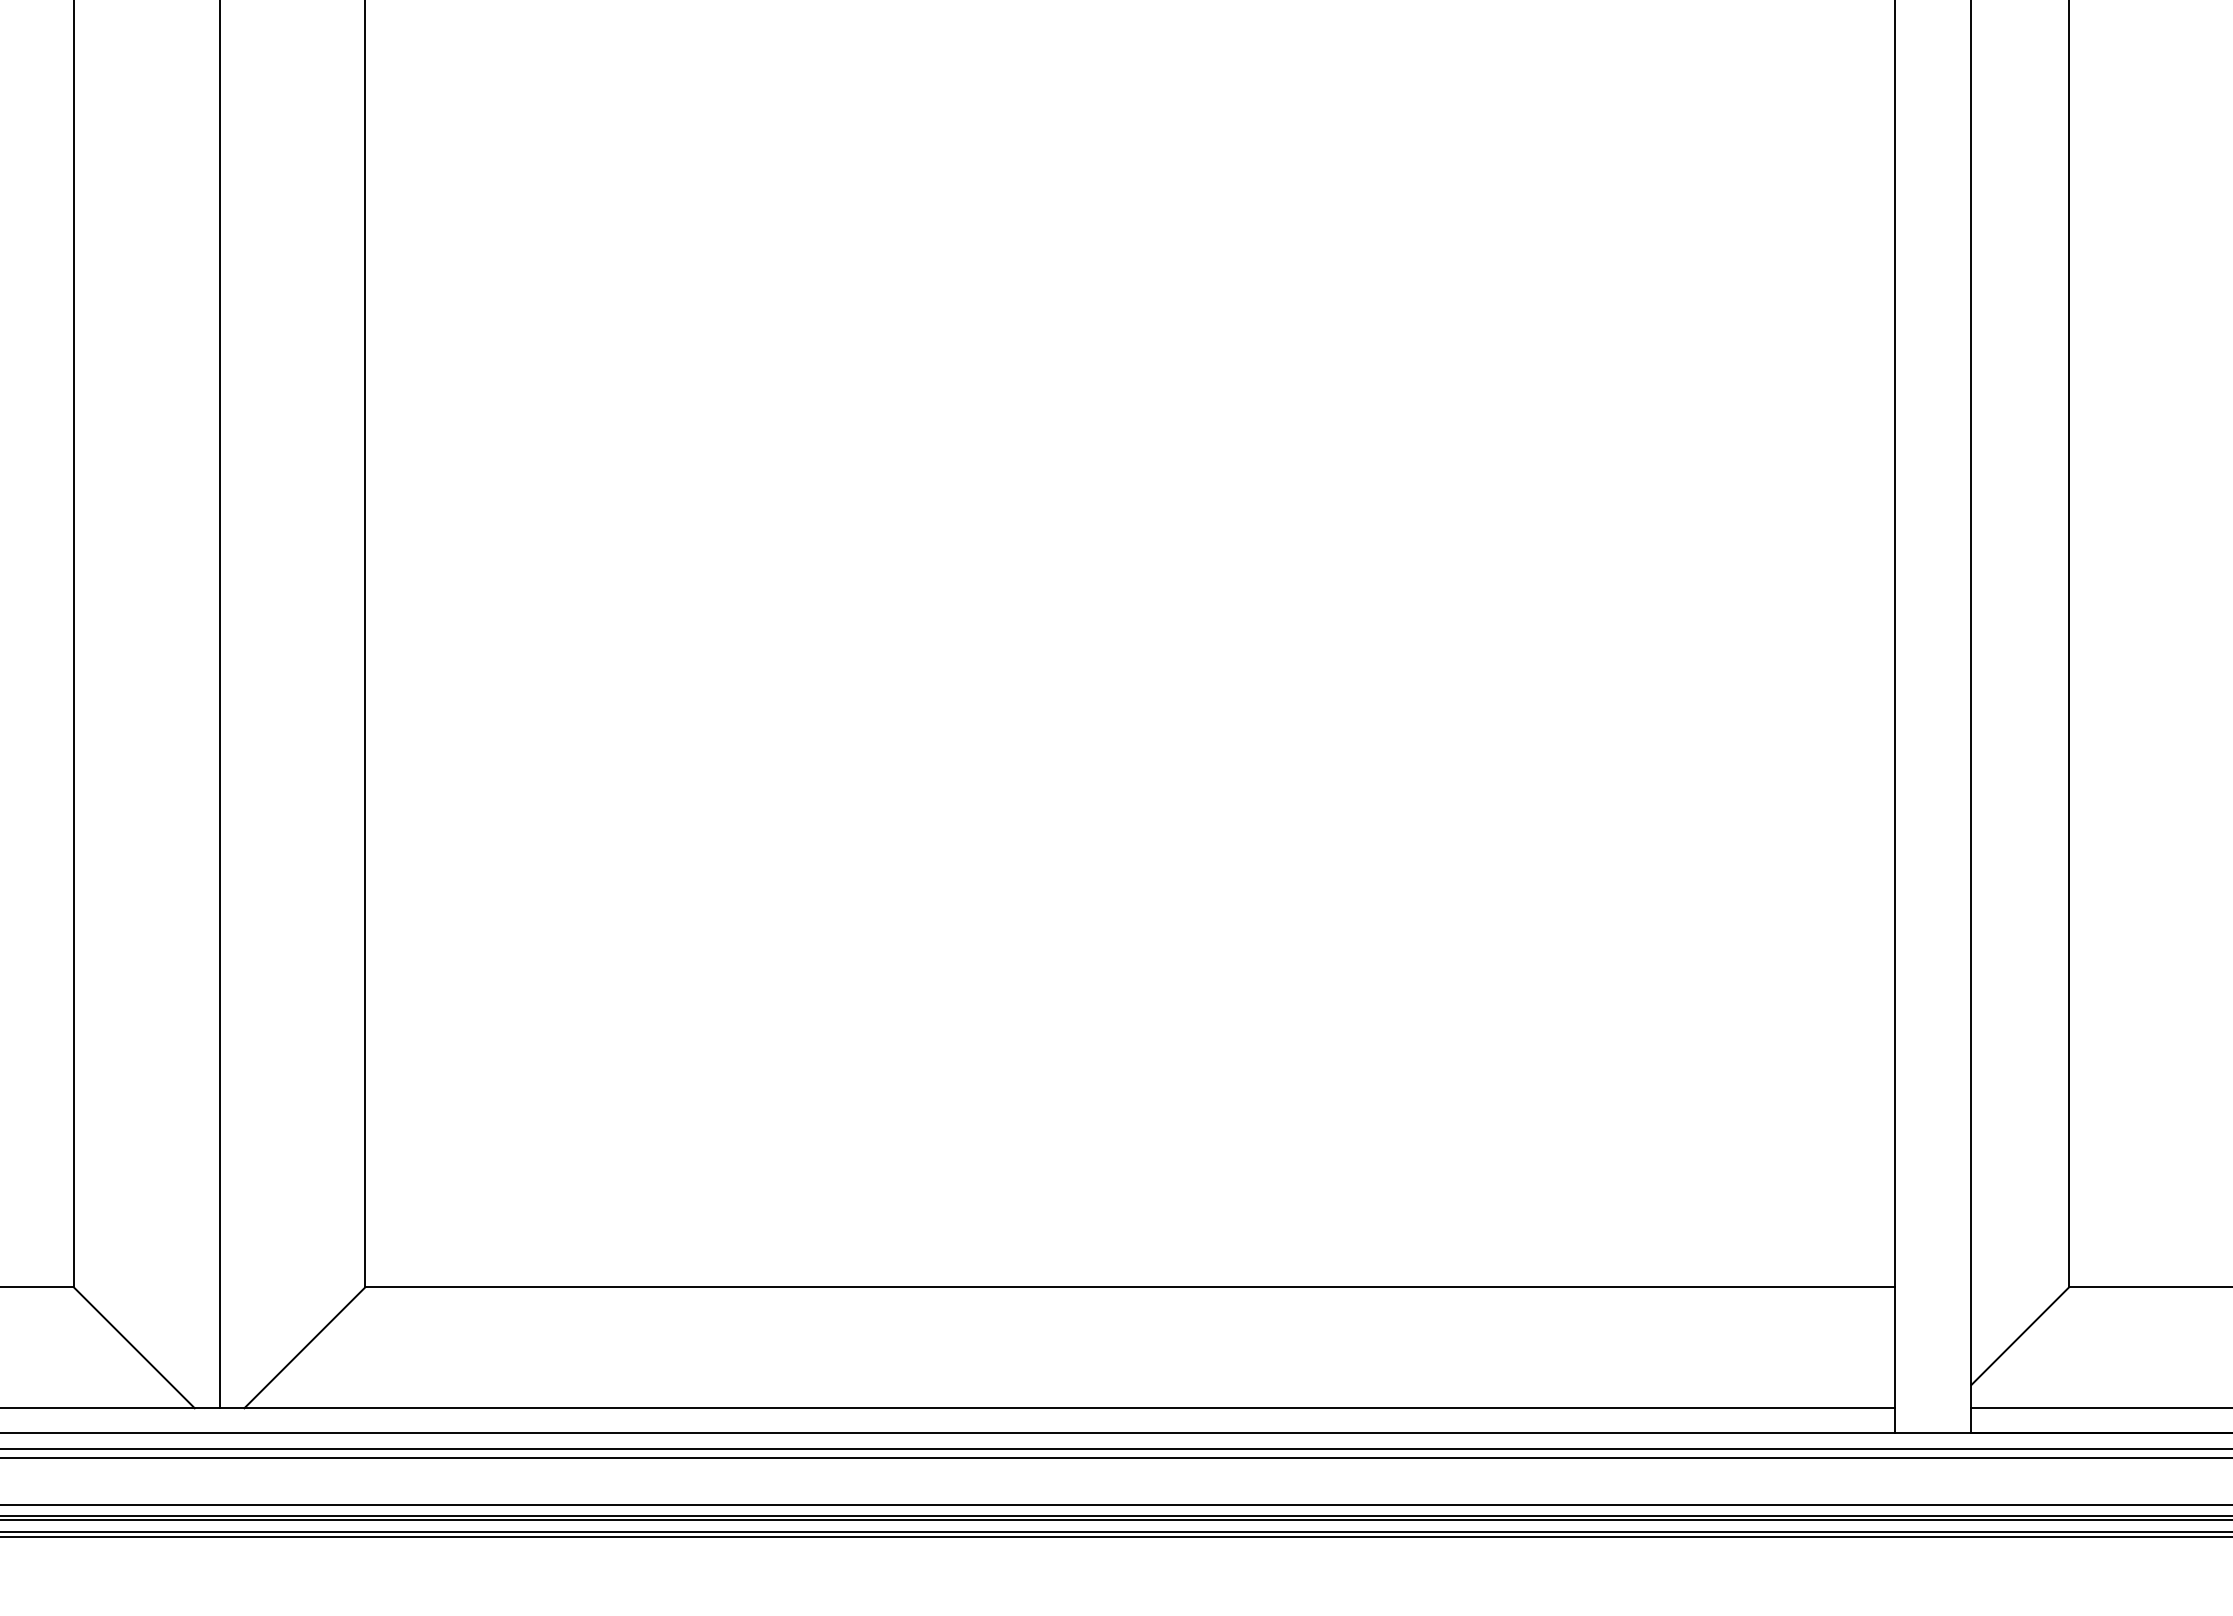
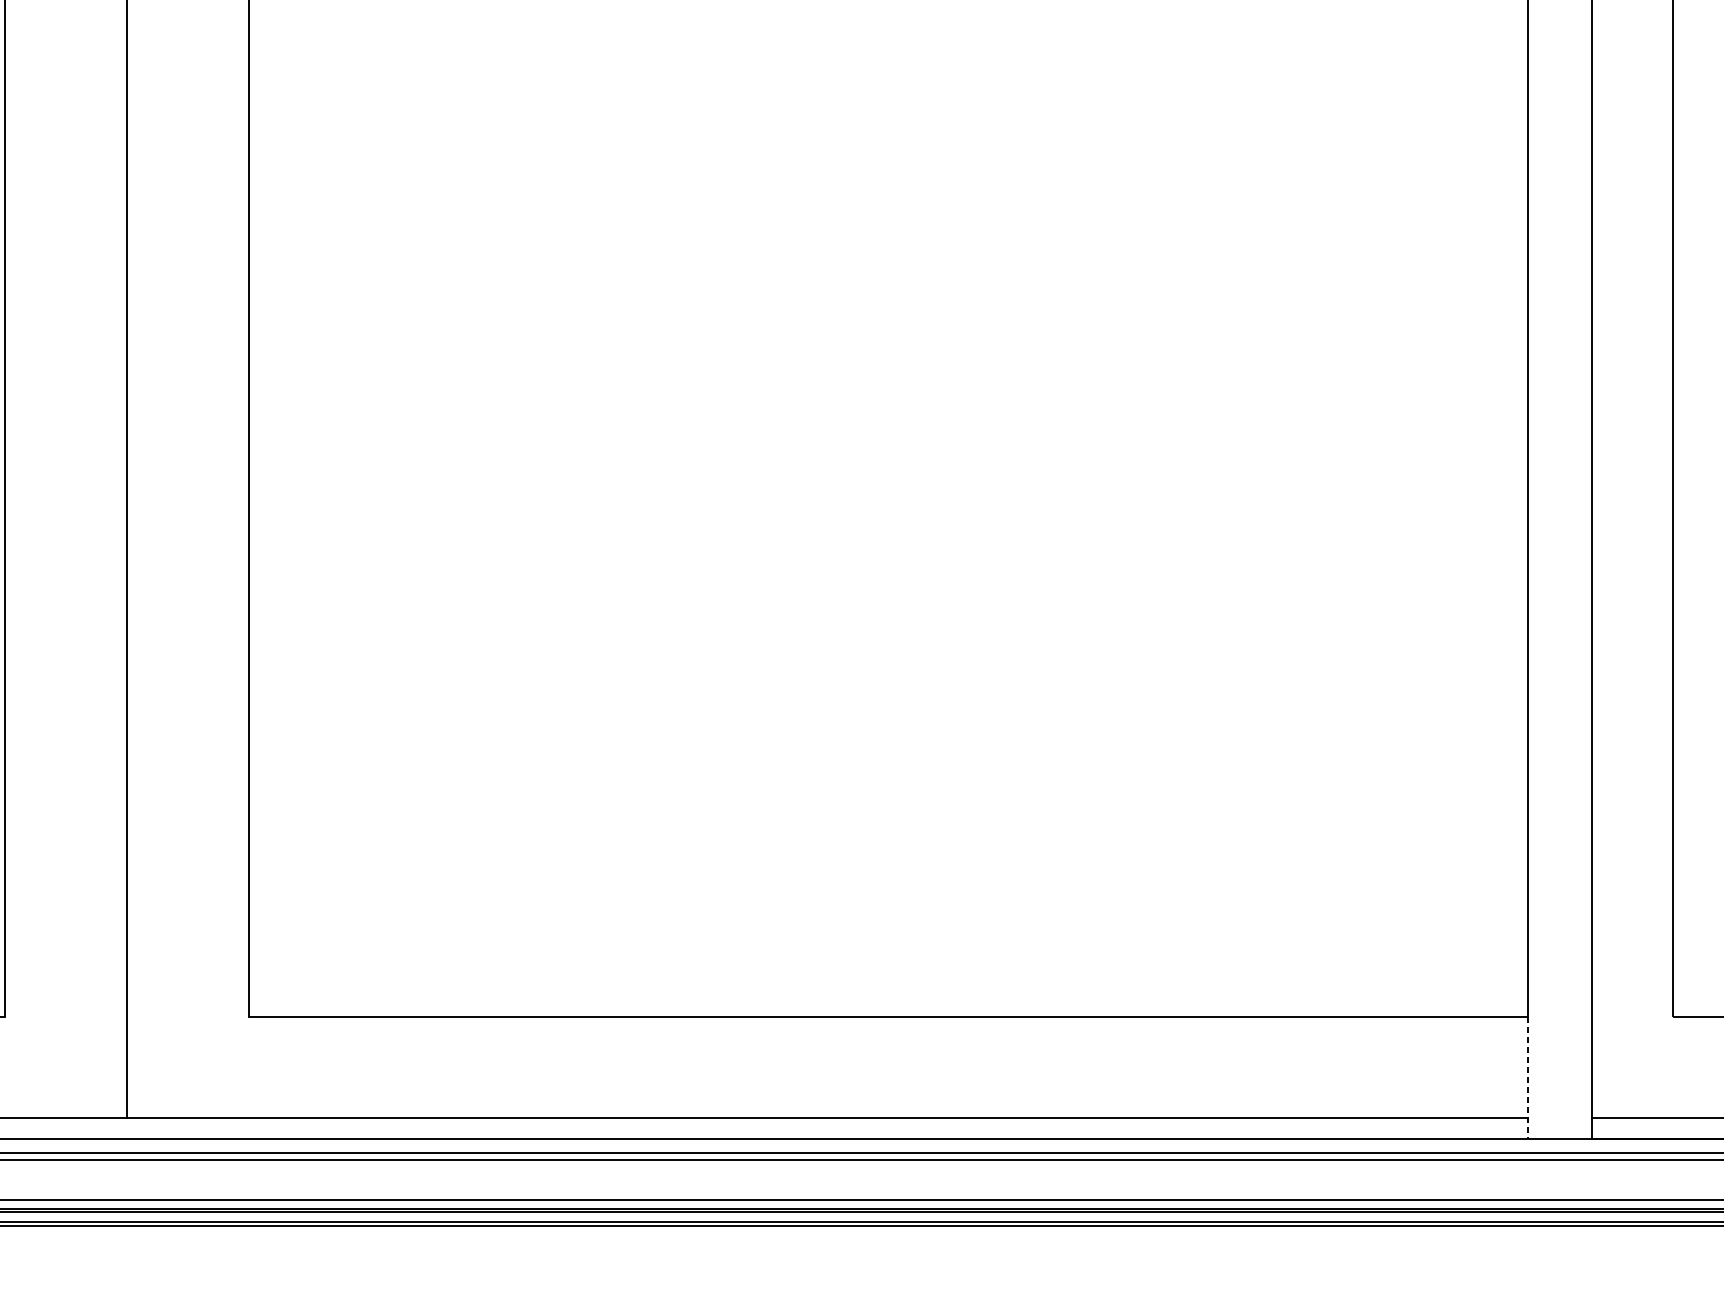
line: (2020, 1336) -> (1632, 1058), removed
line: (133, 1347) -> (55, 1067), removed
line: (304, 1347) -> (197, 1067), removed
line: (1895, 1360) -> (1528, 1078), solid -> dashed

